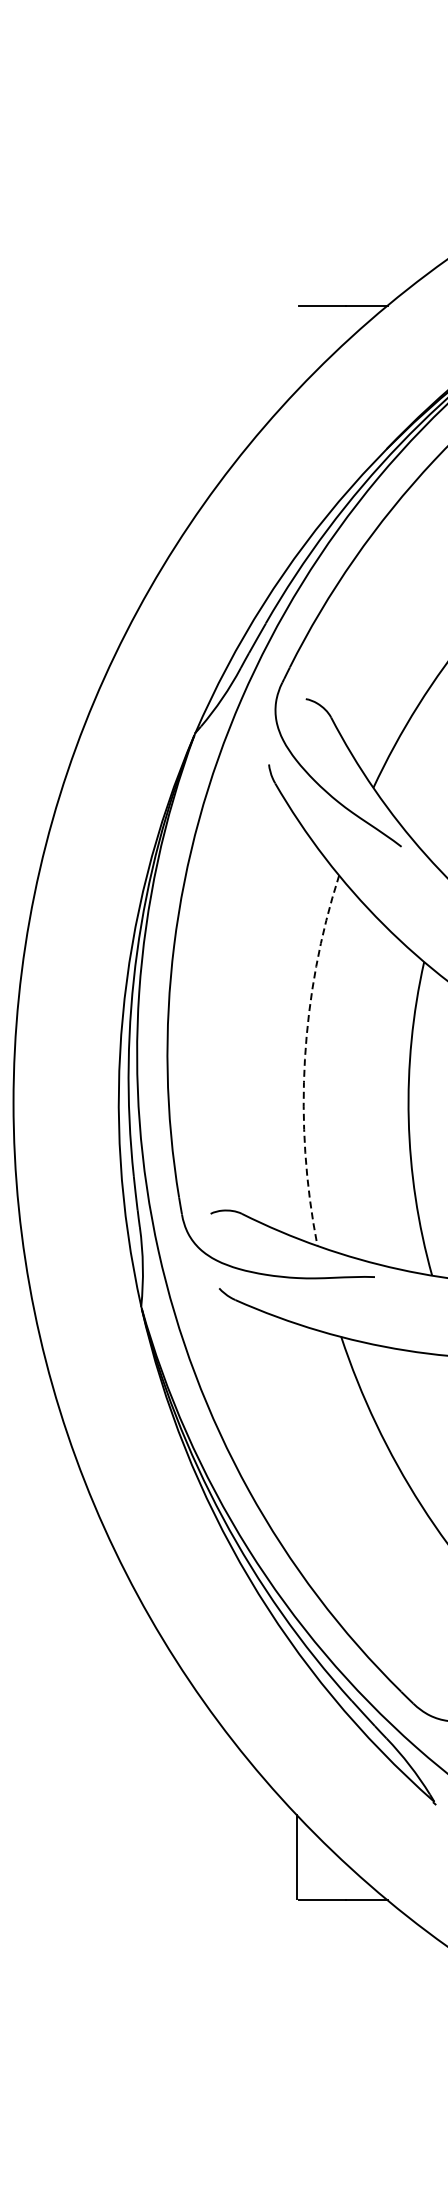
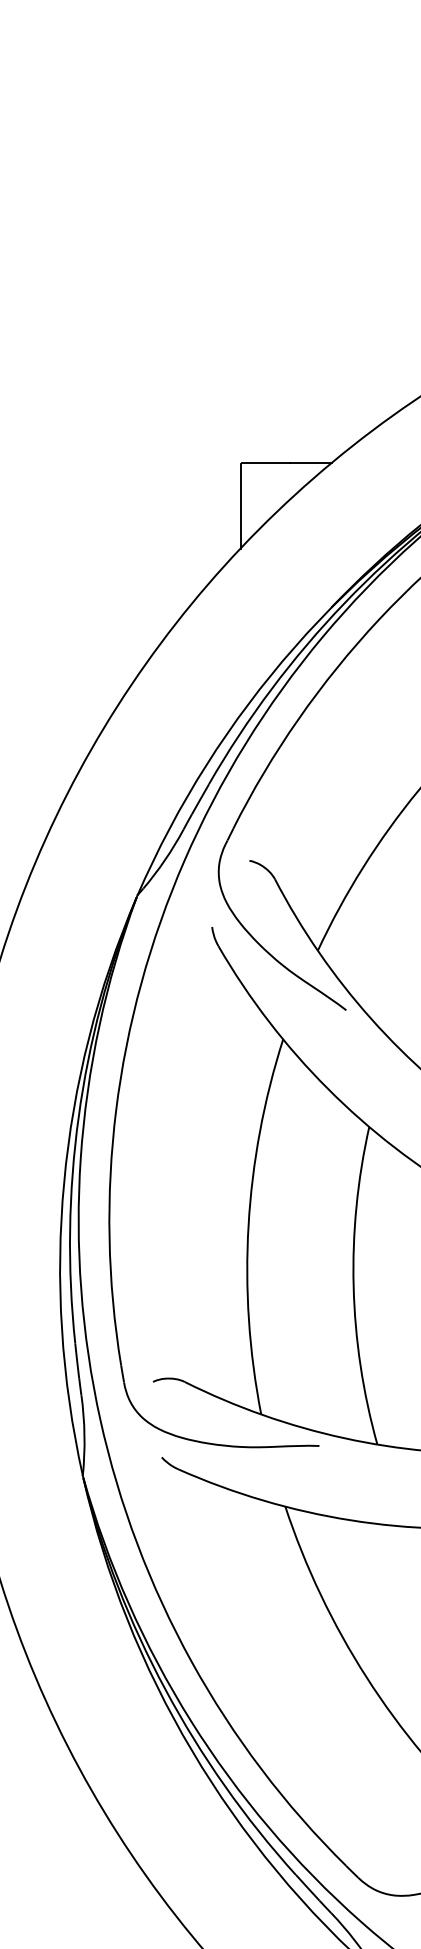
line: (297, 348) -> (241, 505), added
arc: (304, 1059) -> (248, 1225), dashed -> solid

